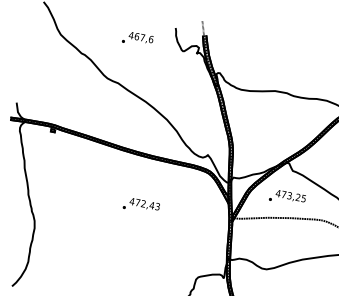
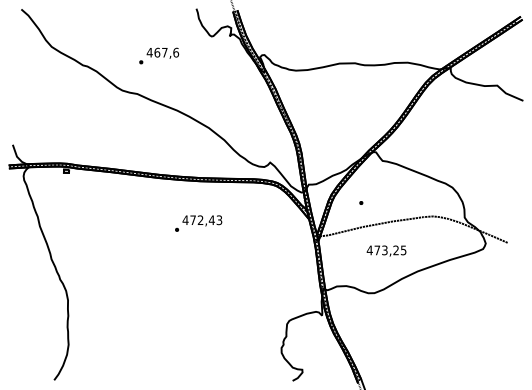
text: (138, 39) -> (159, 55), moved
text: (290, 196) -> (386, 250), moved
text: (141, 205) -> (198, 223), moved

